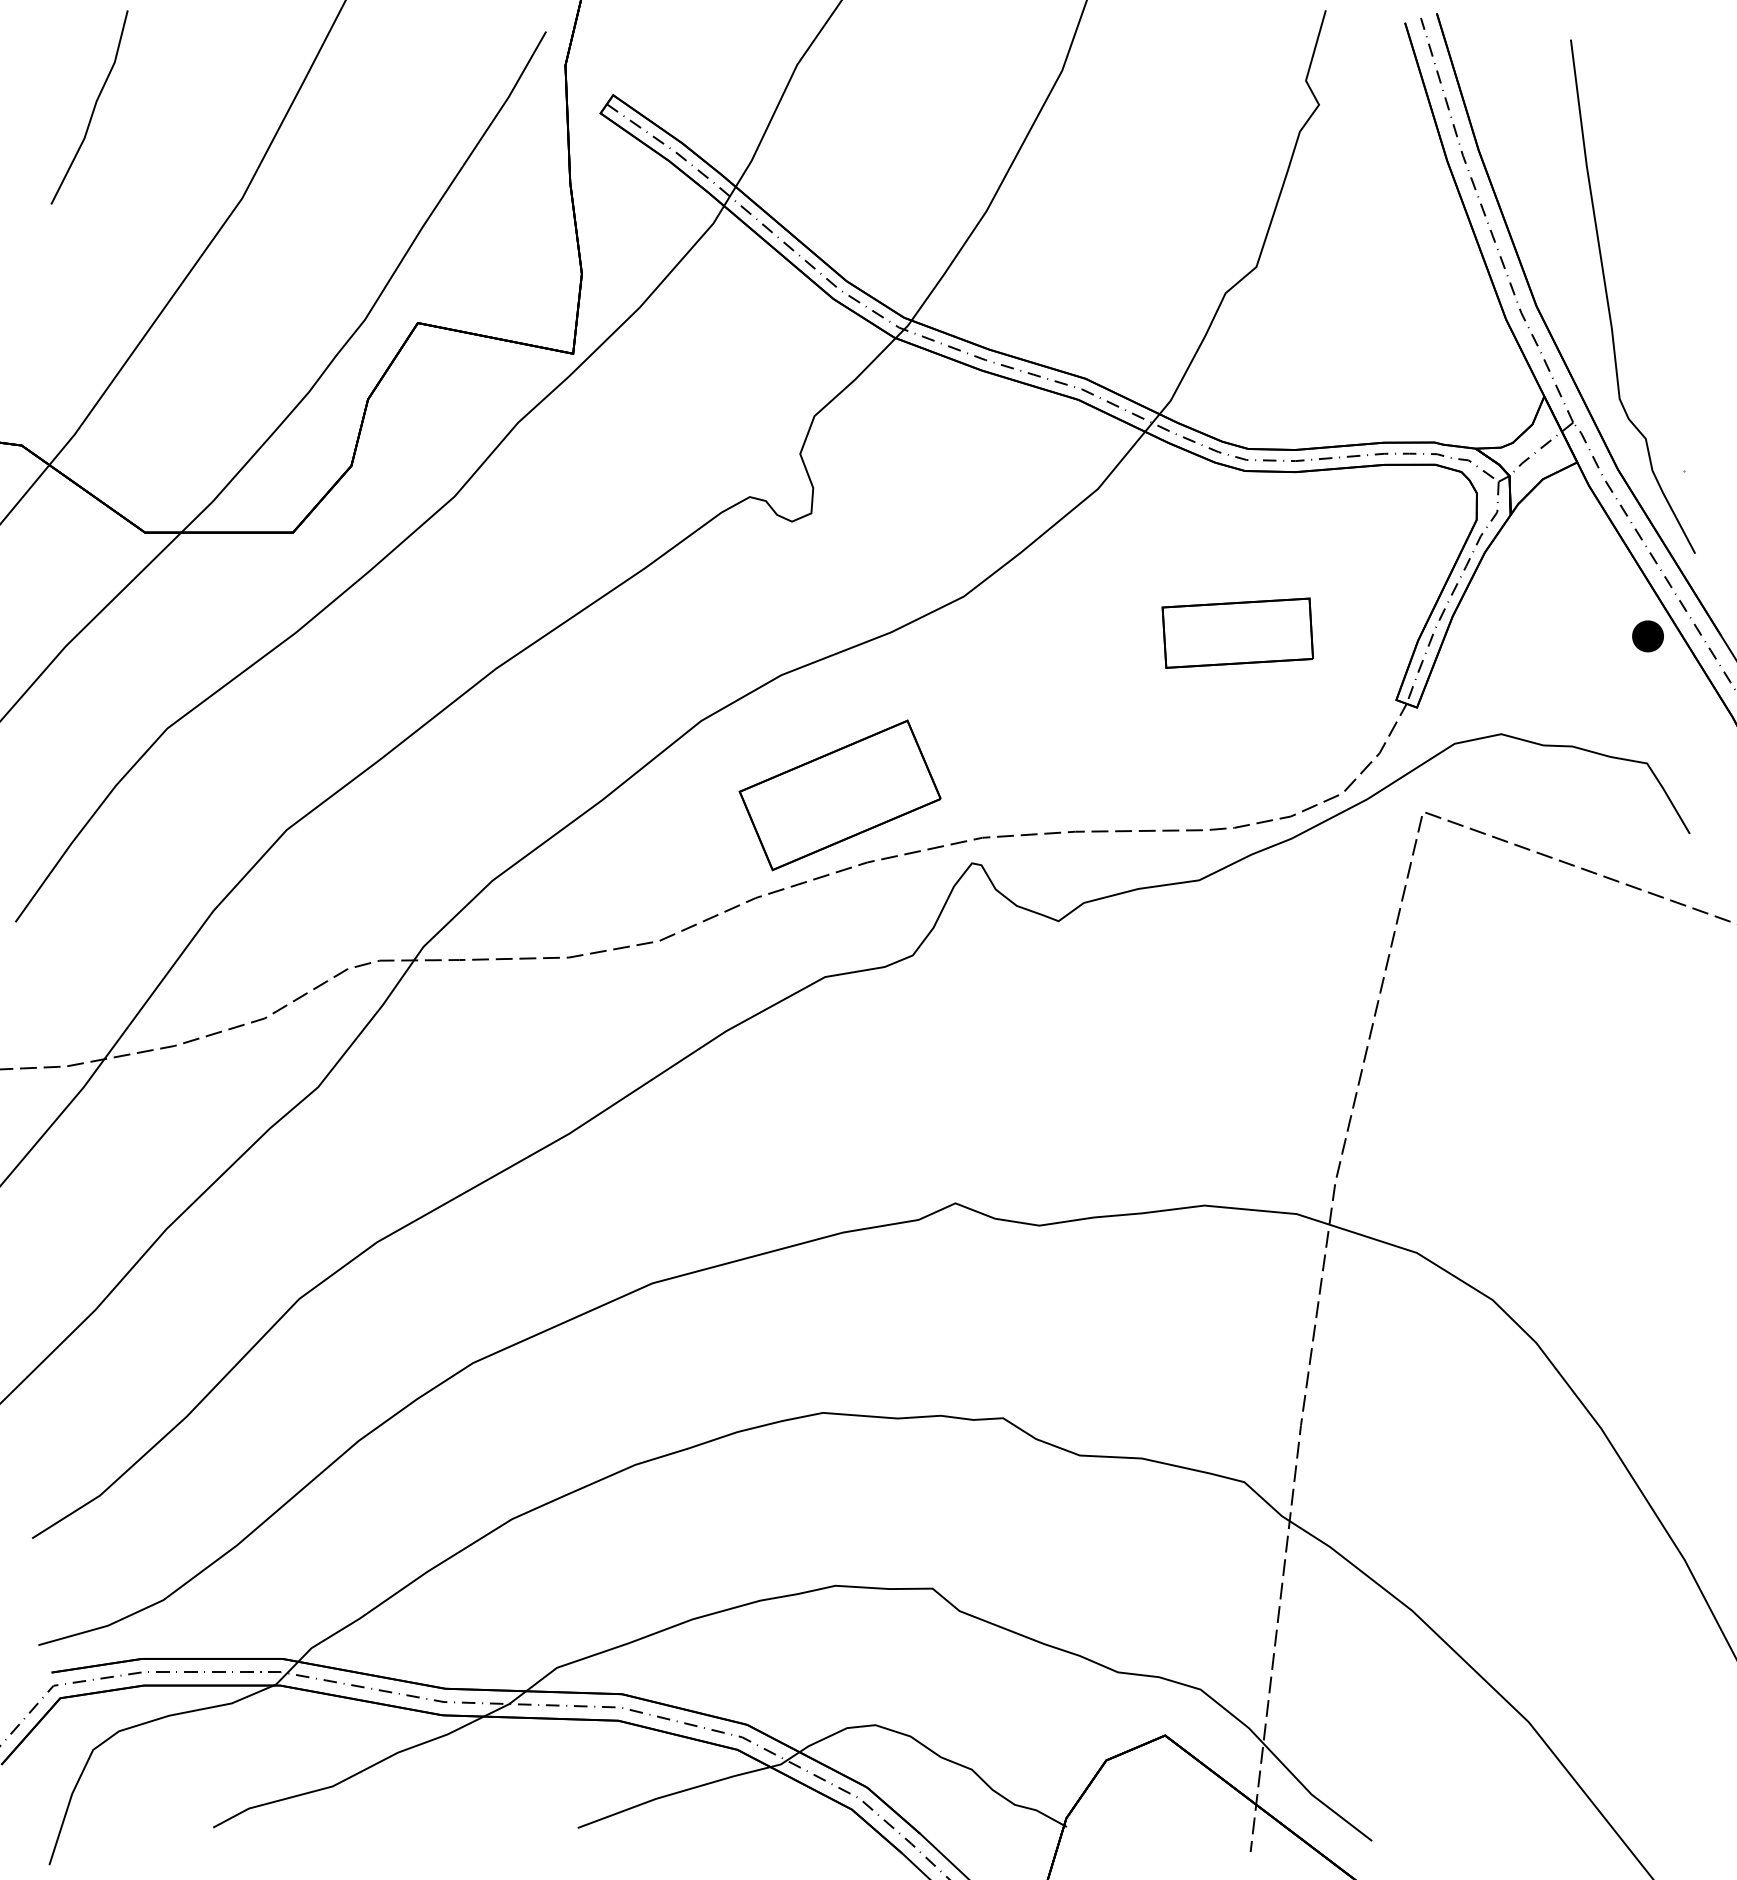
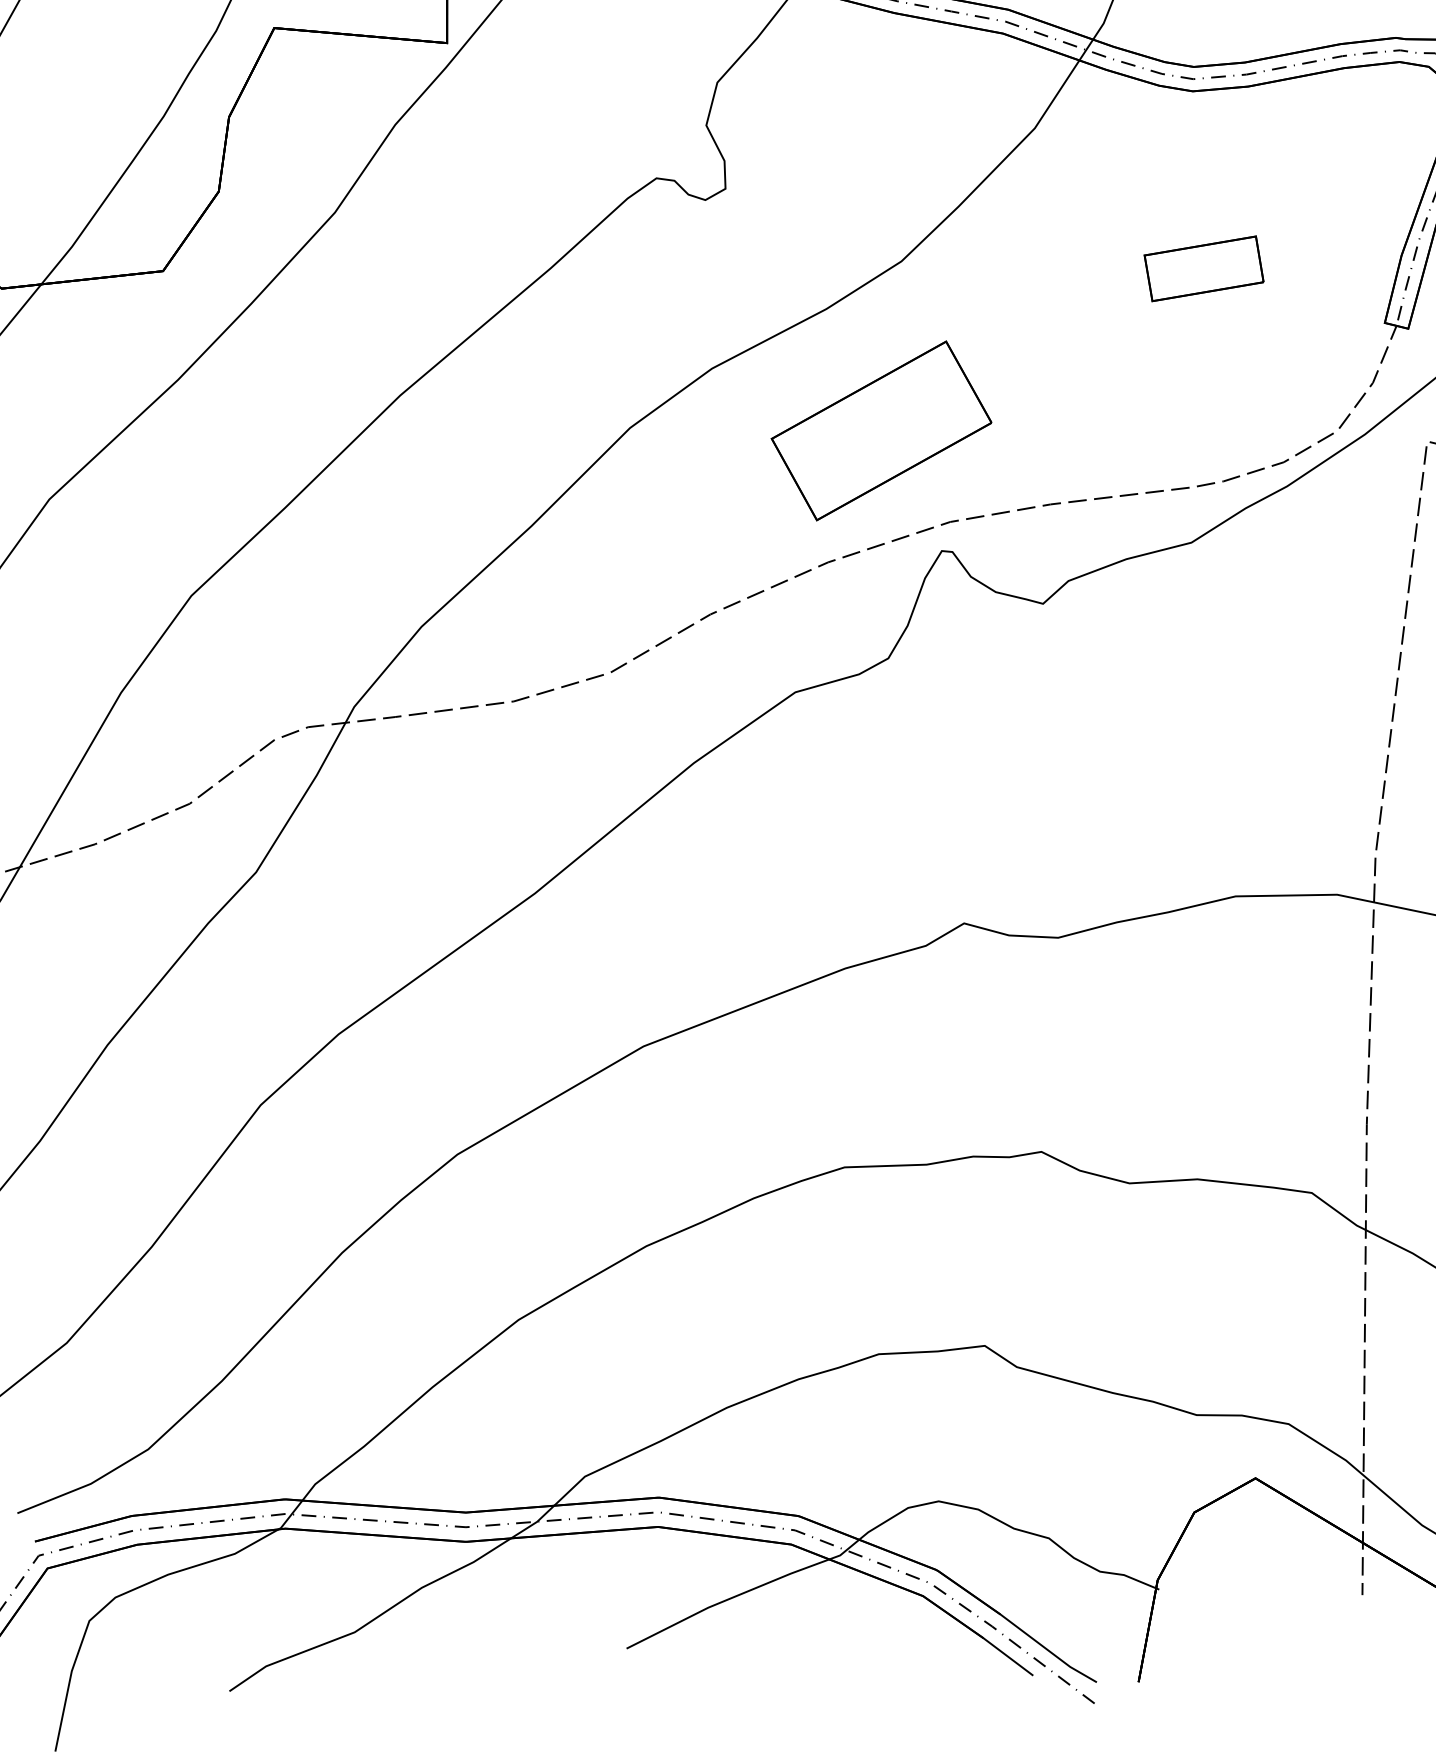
part: (1237, 632) -> (1203, 268), size x0.7
part: (839, 795) -> (880, 431), moved

